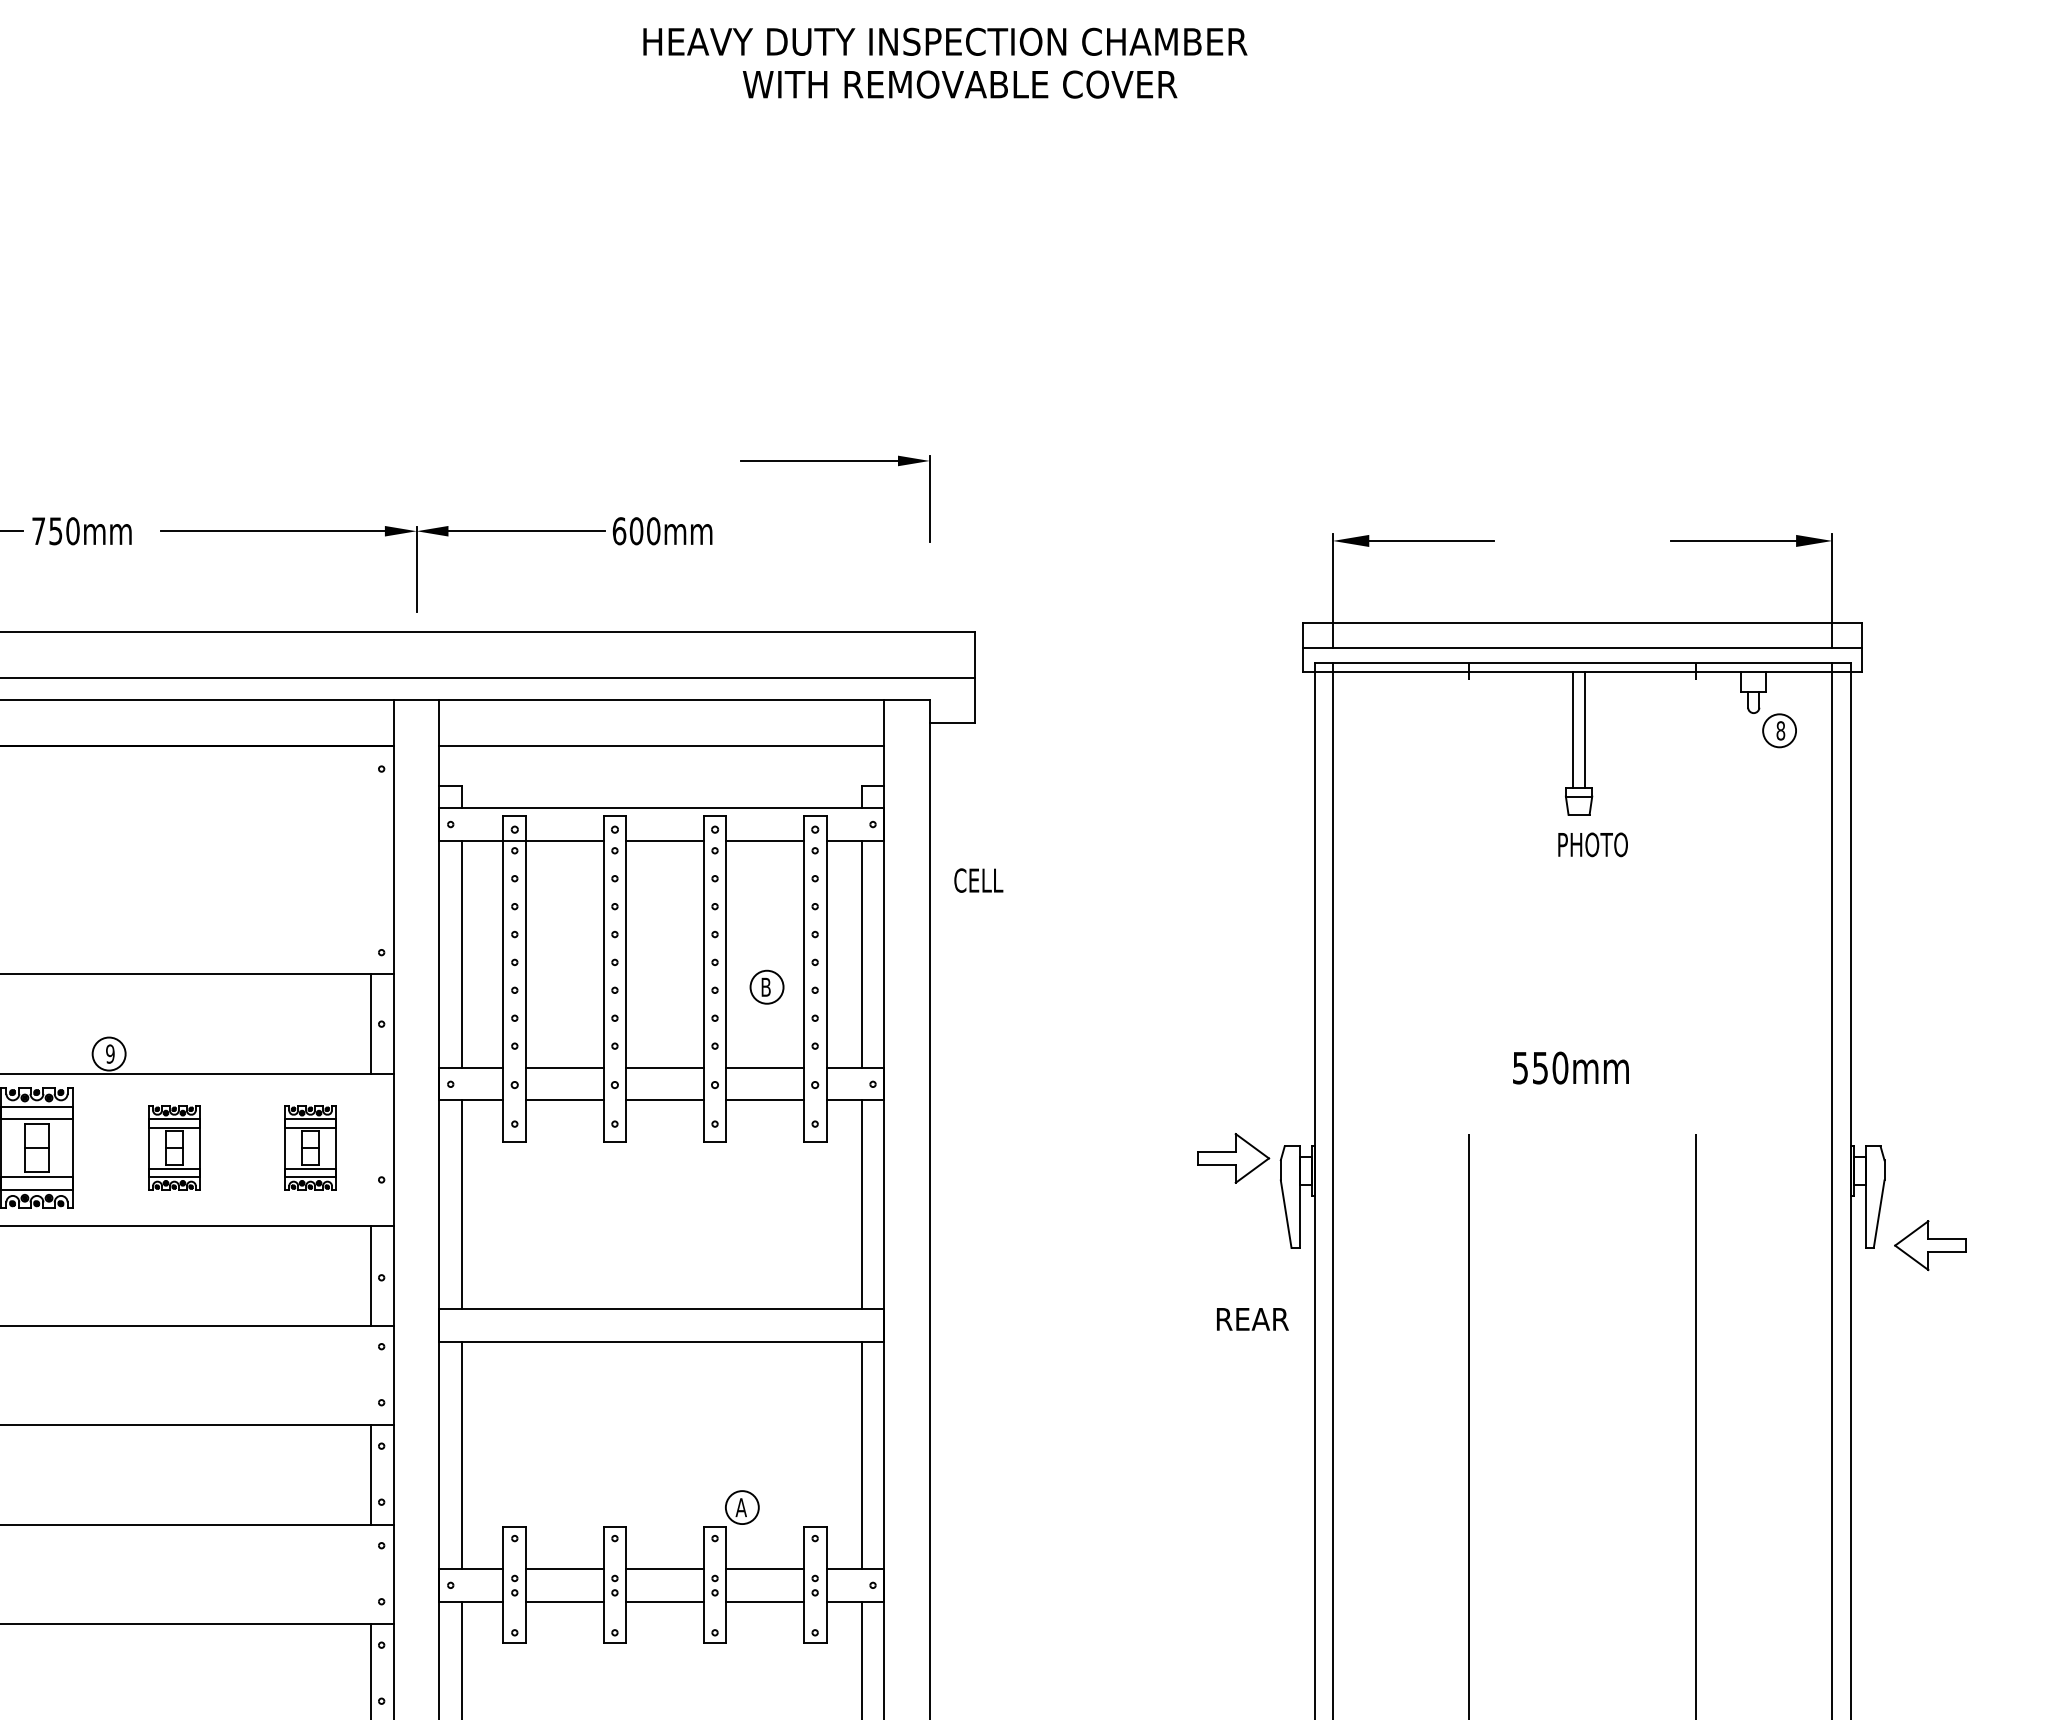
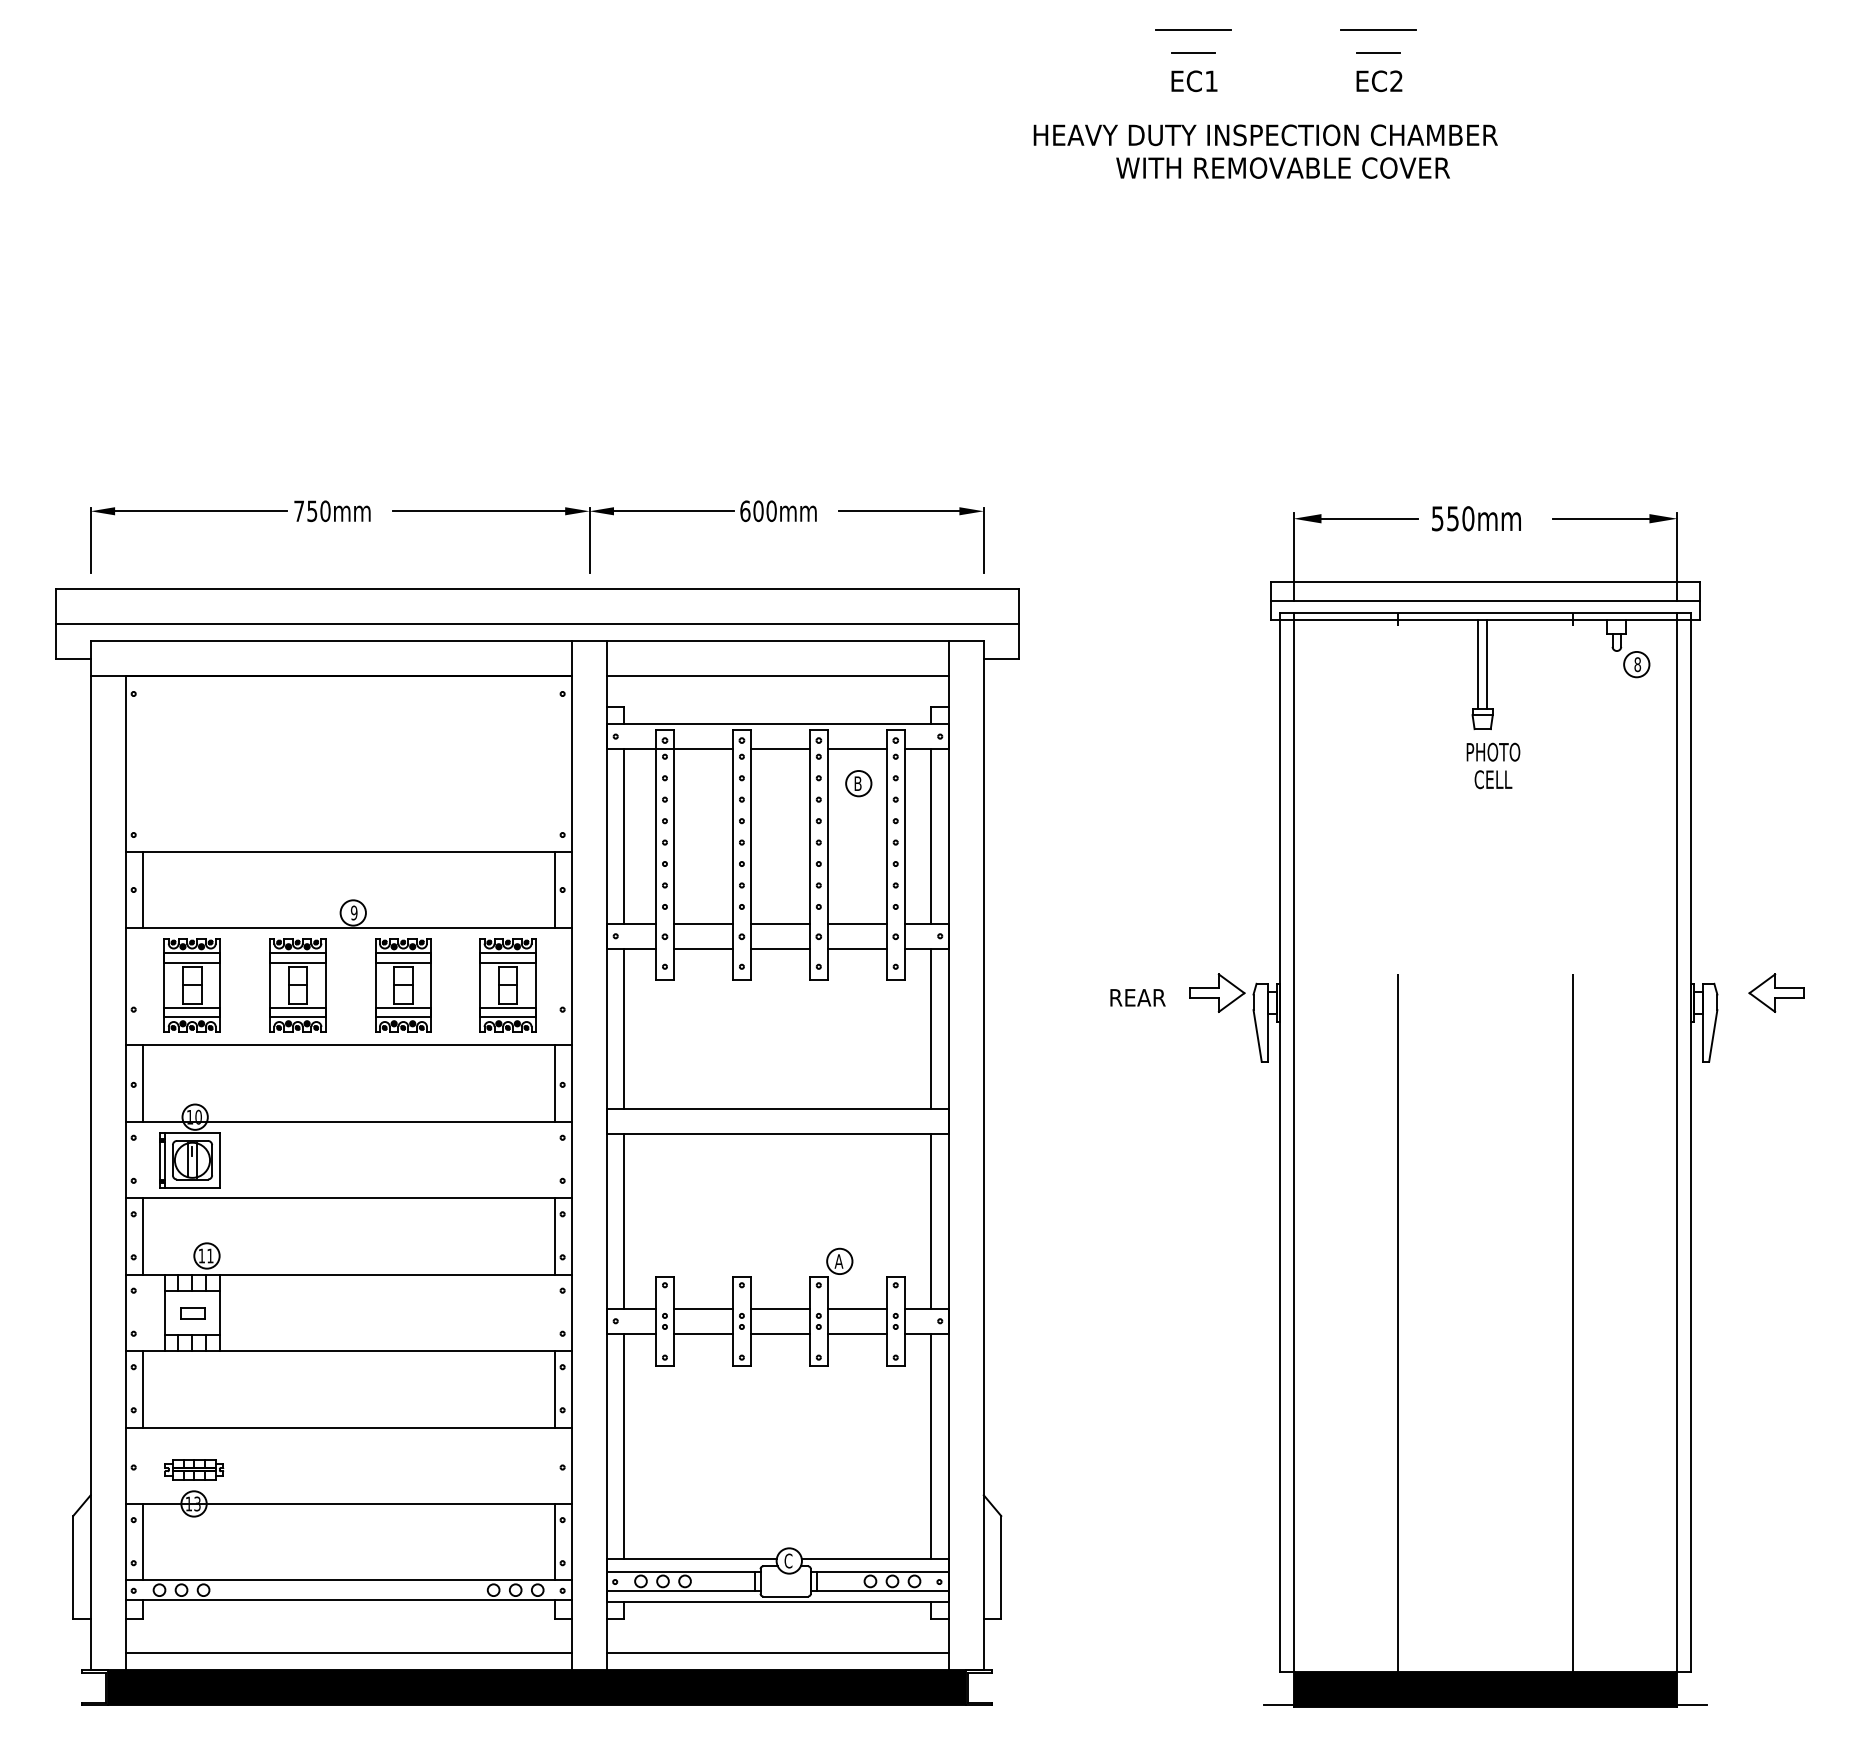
text: (944, 42) -> (1265, 135), moved
text: (959, 83) -> (1282, 167), moved
part: (835, 461) -> (911, 511), moved
text: (978, 880) -> (1493, 779), moved
part: (766, 987) -> (858, 783), moved
text: (1571, 1067) -> (1476, 518), moved
part: (174, 1148) -> (403, 985), size x1.43
part: (309, 1148) -> (507, 985), size x1.43
part: (1930, 1244) -> (1776, 992), moved
text: (1252, 1318) -> (1137, 997), moved

